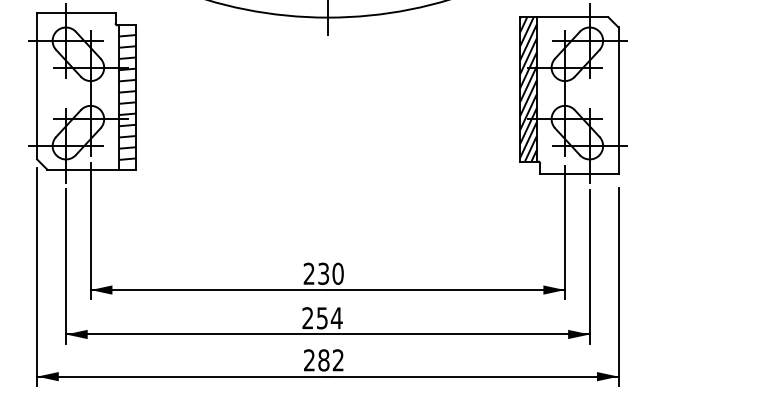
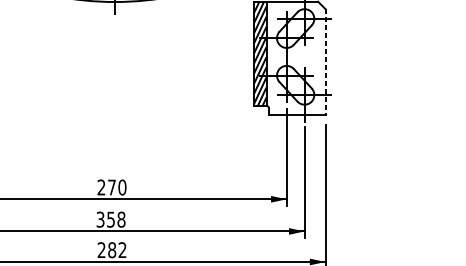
line: (618, 101) -> (325, 62), solid -> dashed
text: (323, 273) -> (111, 187), 230 -> 270
text: (322, 318) -> (111, 219), 254 -> 358

